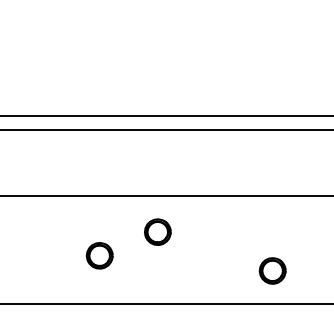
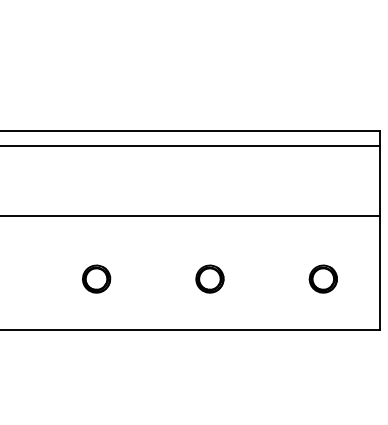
part: (157, 231) -> (209, 278), moved
part: (99, 255) -> (96, 278), moved
part: (271, 270) -> (322, 278), moved

